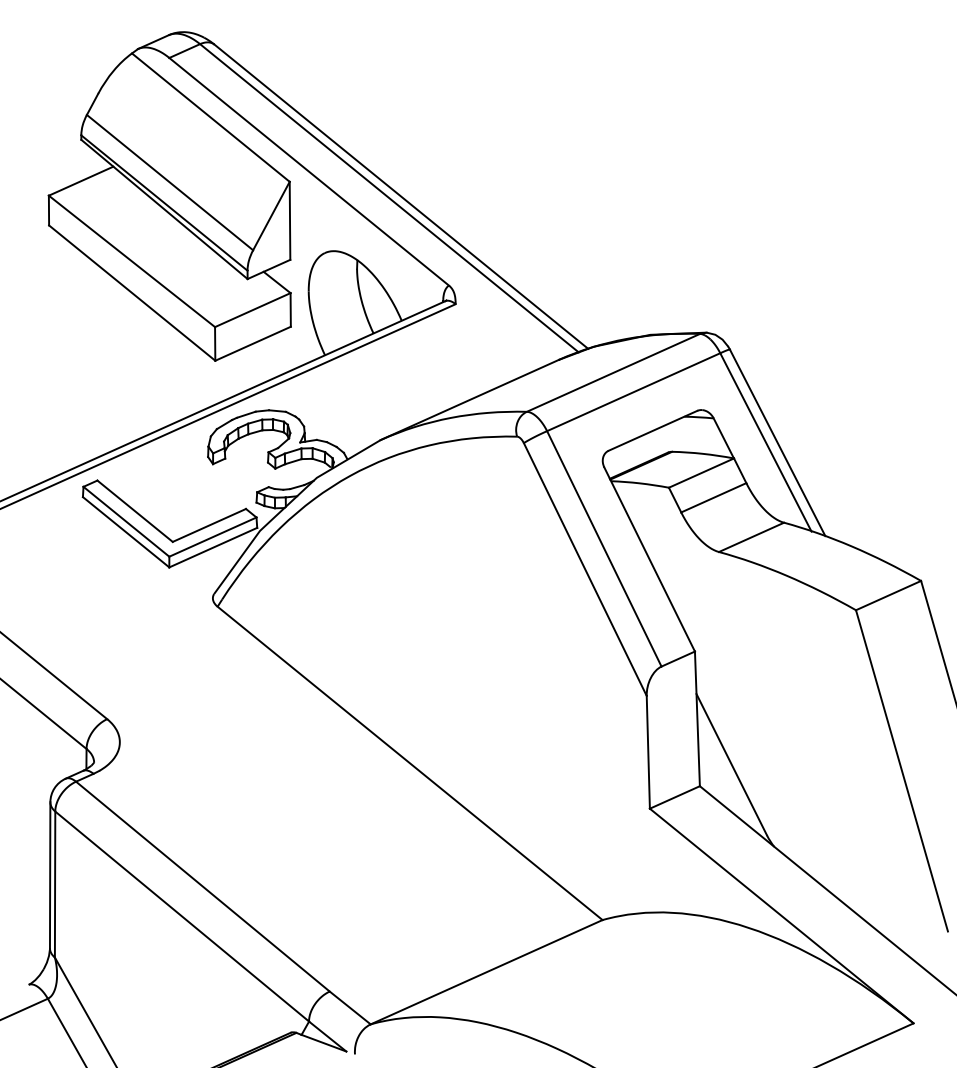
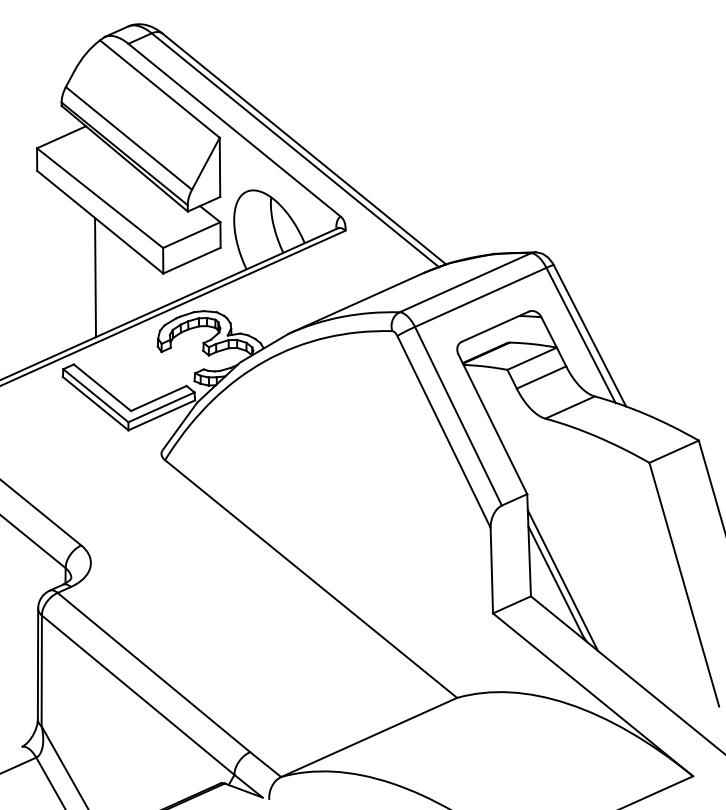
line: (125, 365) -> (95, 277), added
line: (741, 765) -> (562, 580), added

